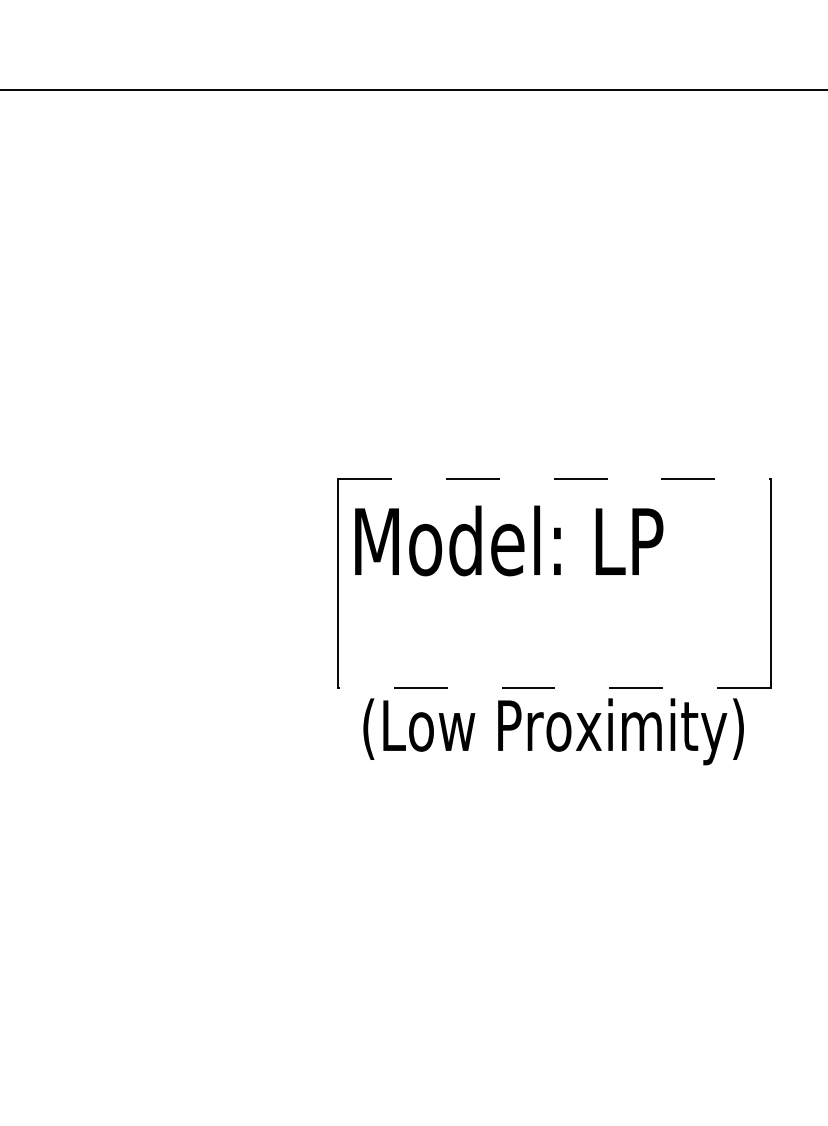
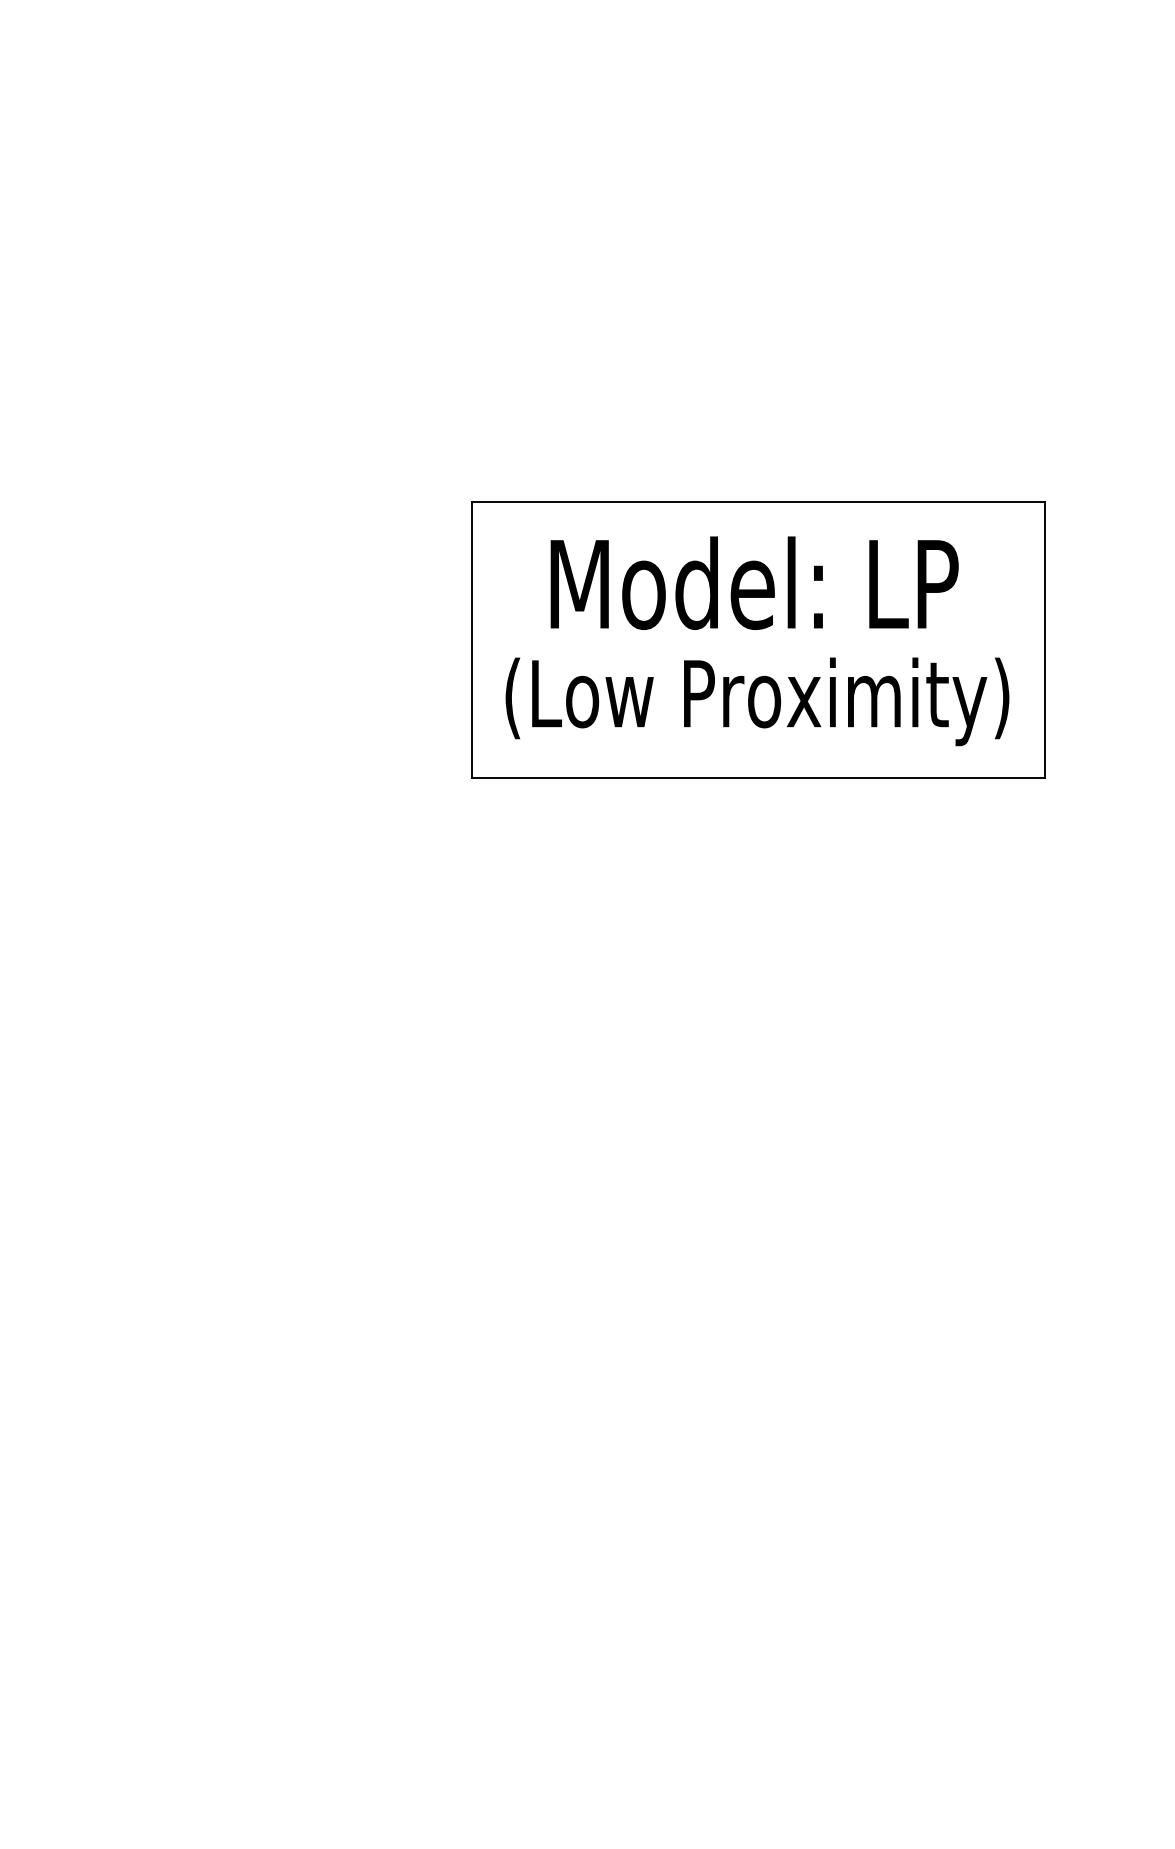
line: (555, 479) -> (759, 501), dashed -> solid
text: (509, 540) -> (754, 582), moved
line: (554, 687) -> (758, 777), dashed -> solid
text: (553, 731) -> (757, 701), moved

